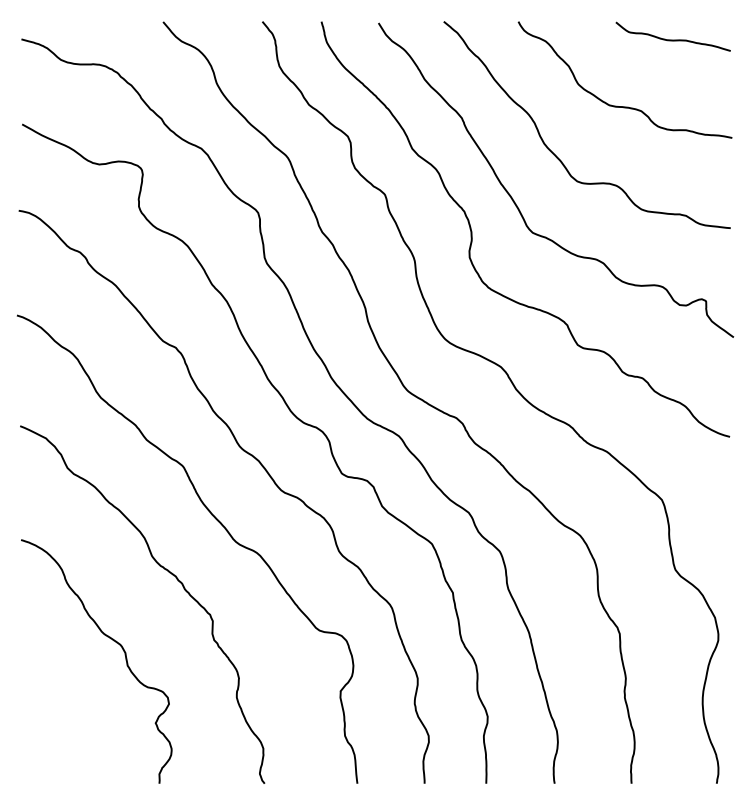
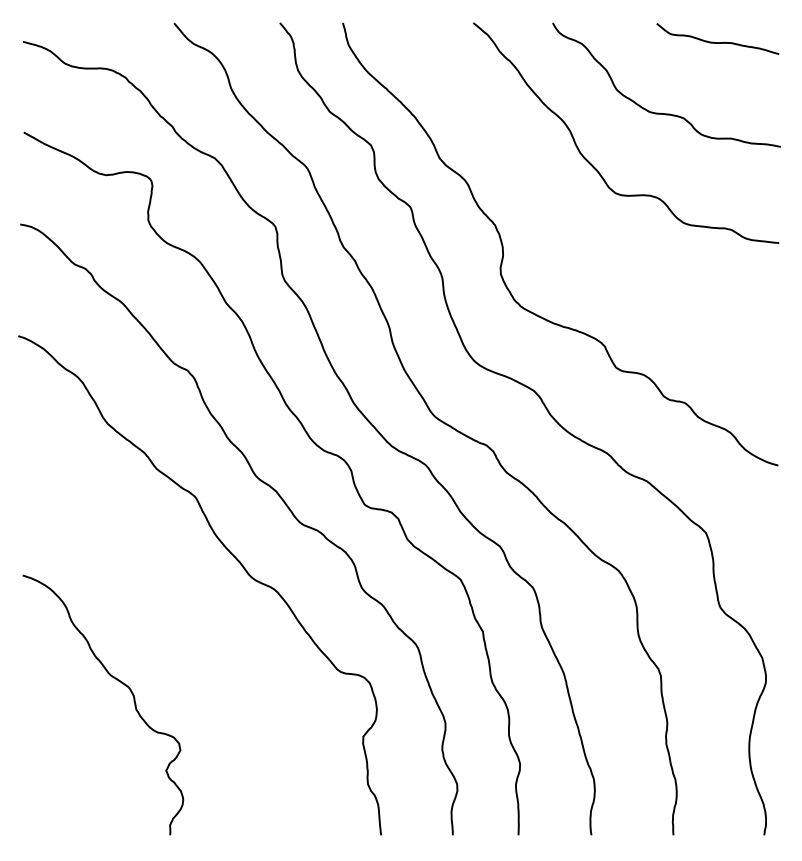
curve: (516, 203) -> (550, 216), removed
curve: (165, 570) -> (176, 607), removed

